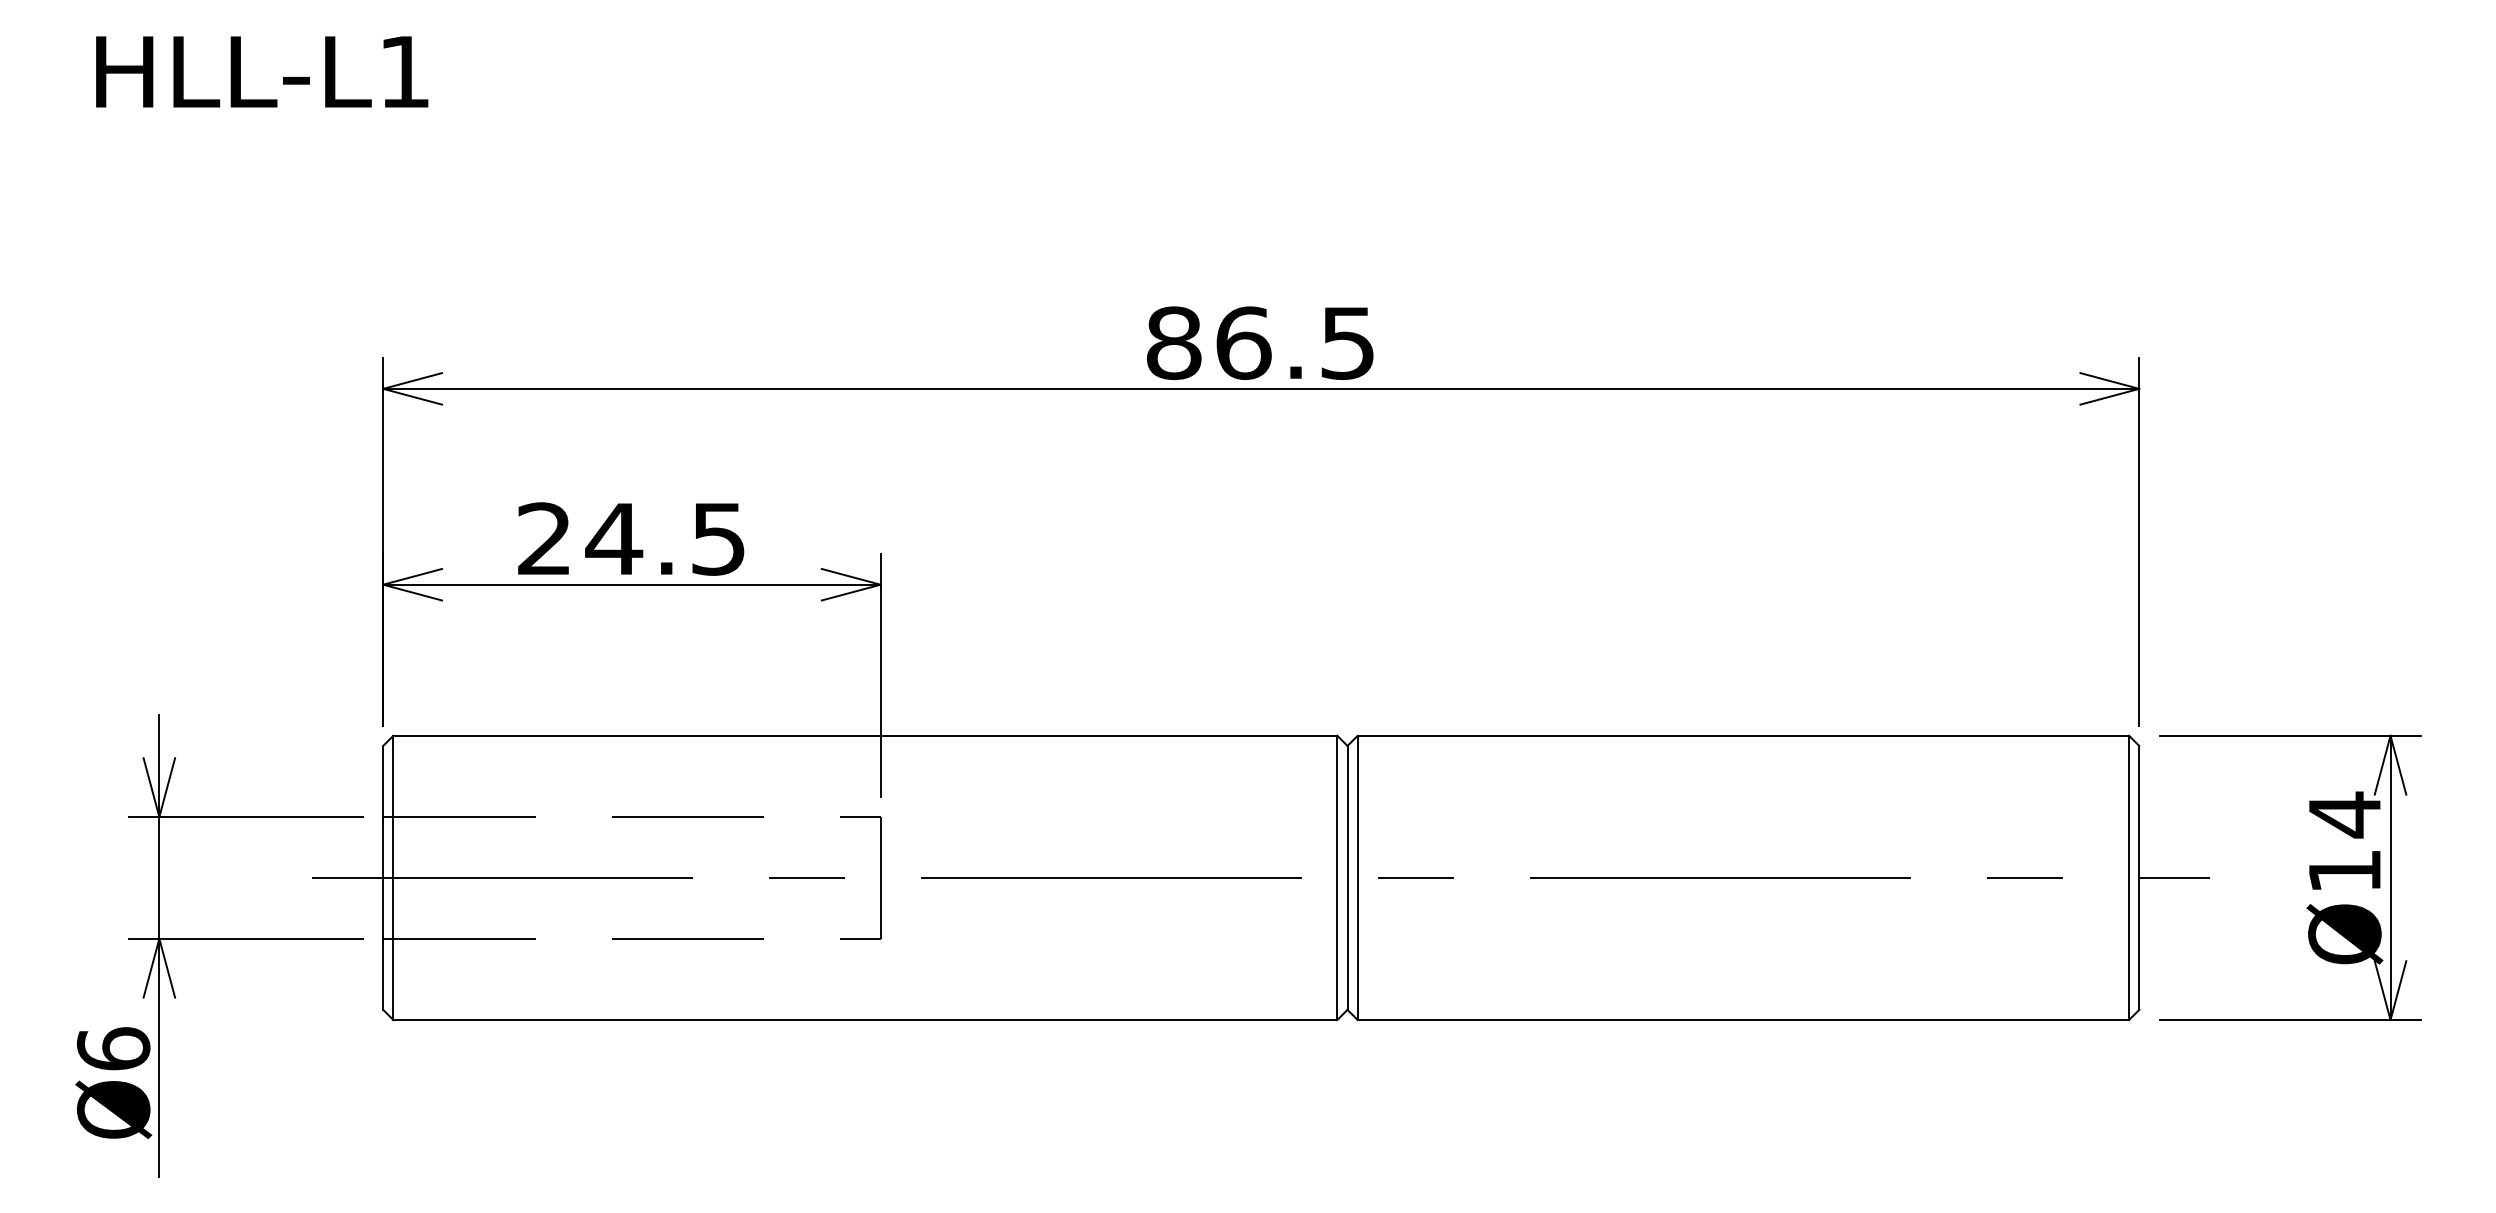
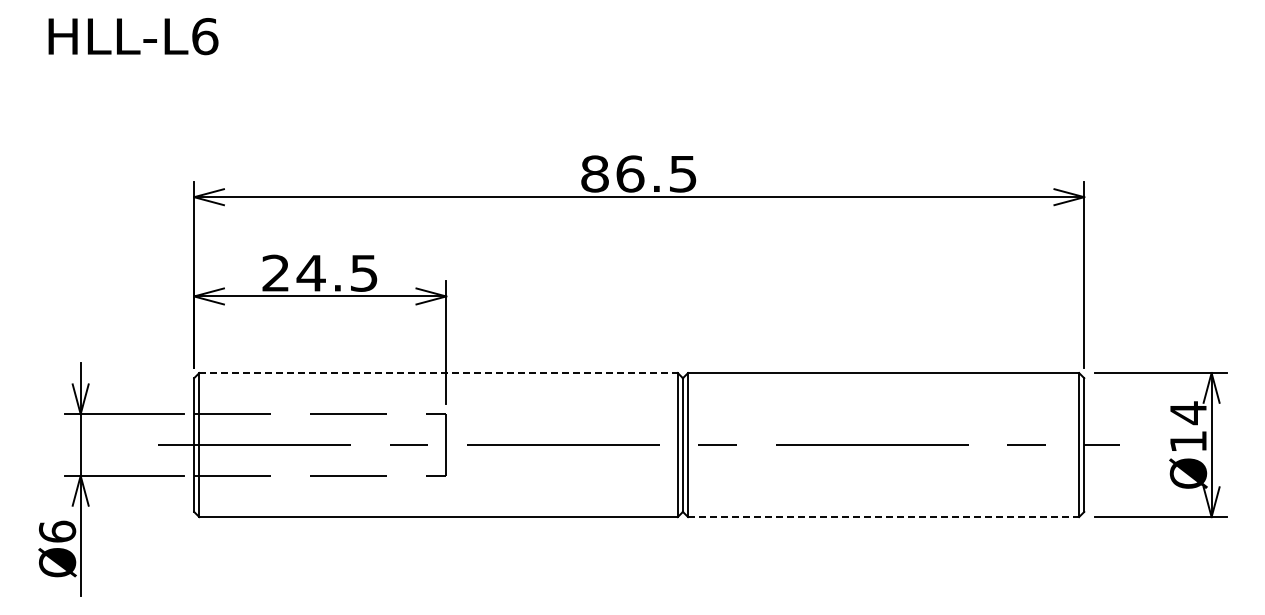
text: (405, 71) -> (205, 36), HLL-L1 -> HLL-L6
line: (867, 736) -> (439, 373), solid -> dashed
line: (1743, 1020) -> (883, 517), solid -> dashed

